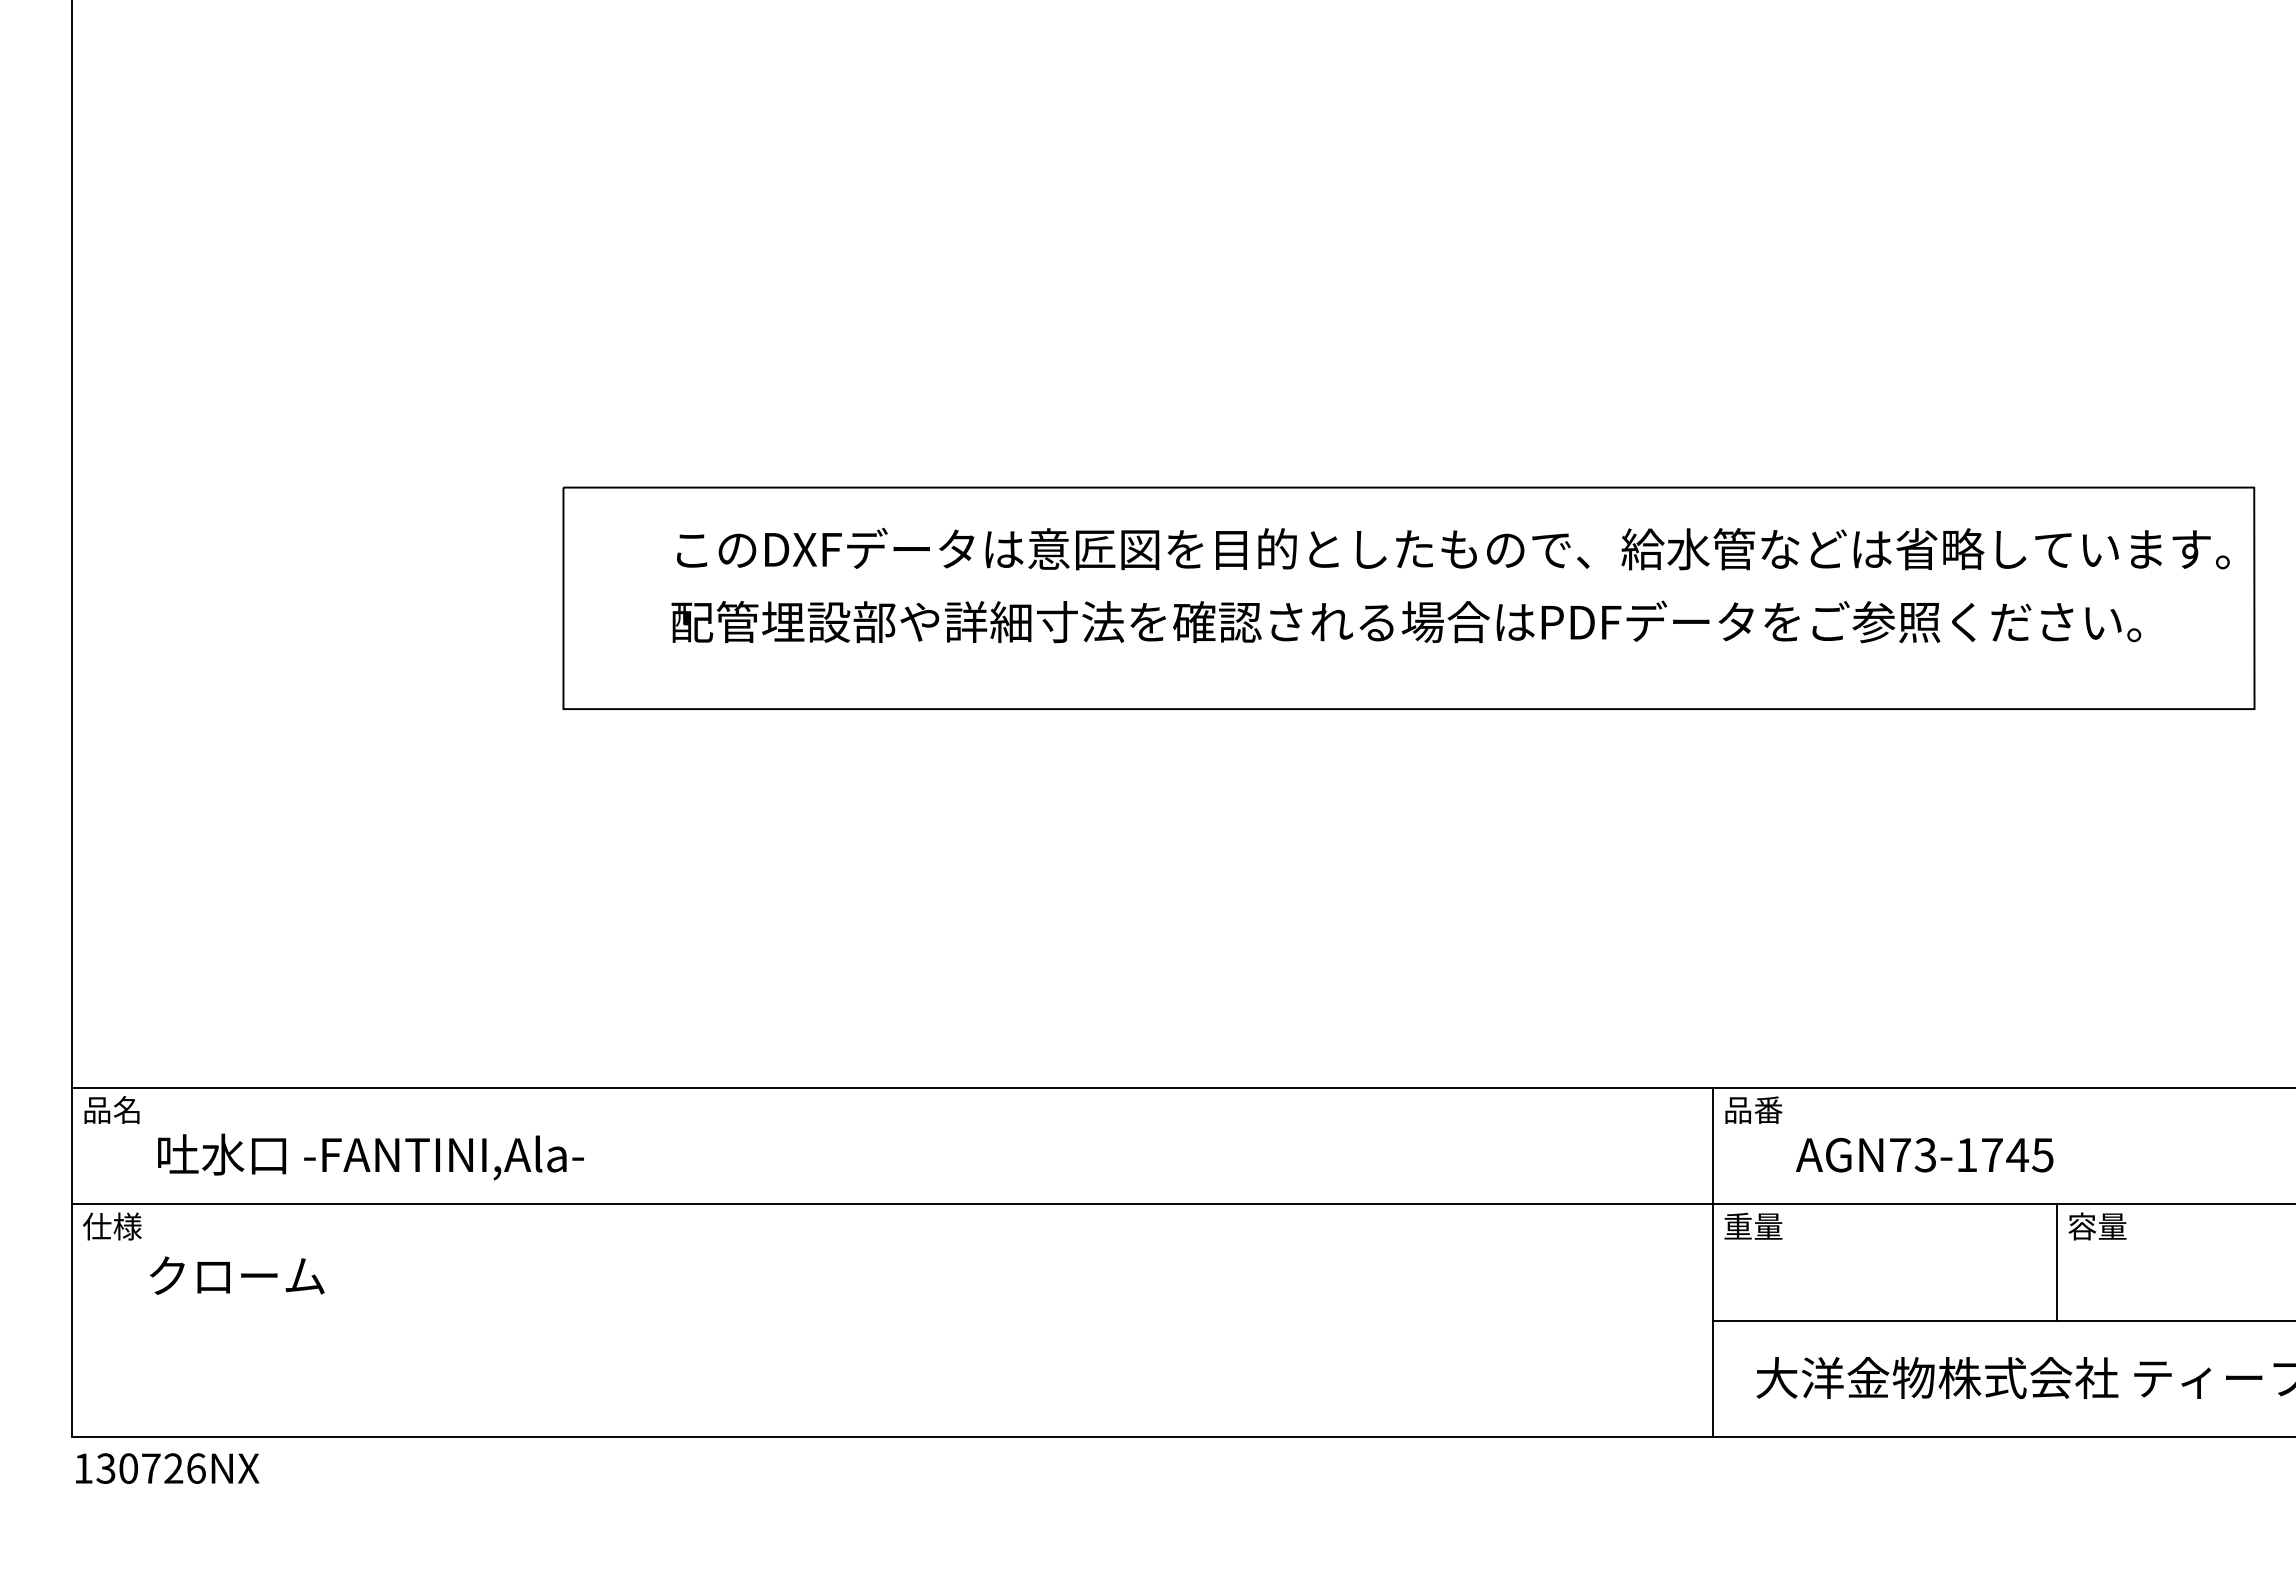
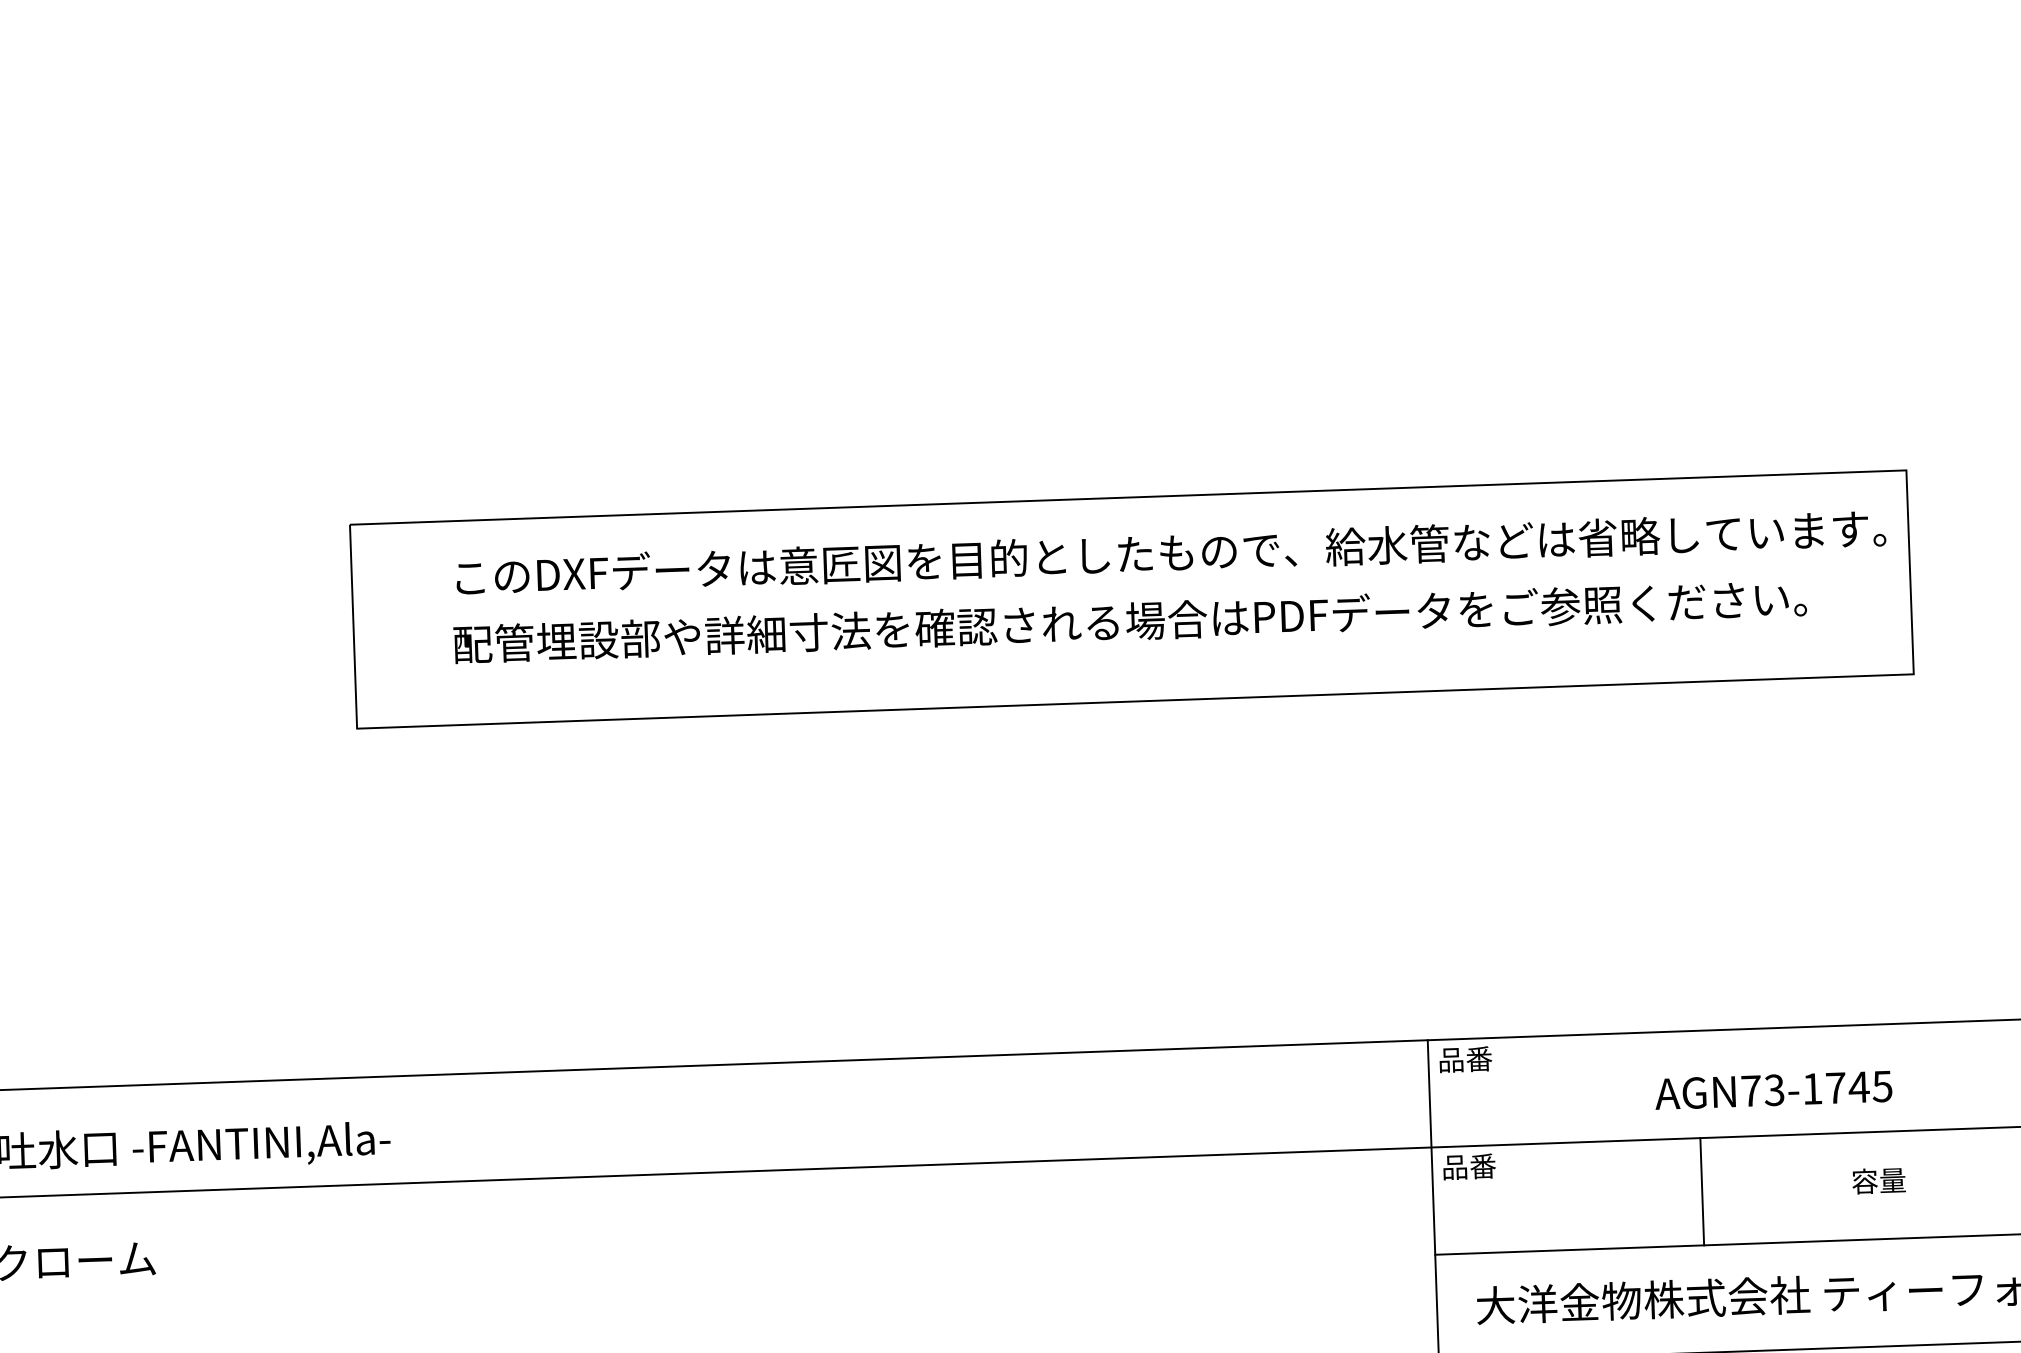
text: (1924, 1154) -> (1773, 1089), moved
text: (1753, 1226) -> (1469, 1166), 重量 -> 品番
text: (2097, 1226) -> (1878, 1180), moved
line: (2057, 1262) -> (1702, 1191), moved

